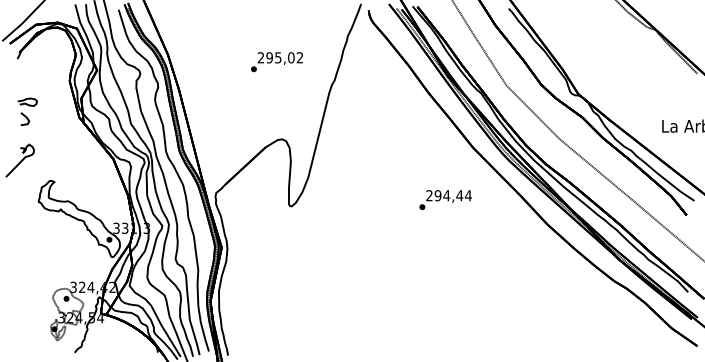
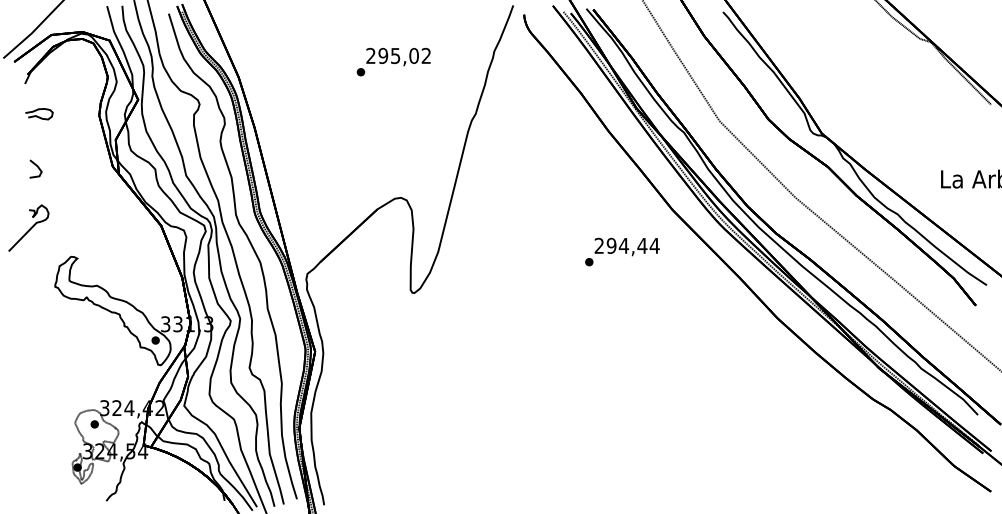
text: (276, 61) -> (393, 61), moved
curve: (27, 103) -> (39, 116), moved
text: (445, 199) -> (622, 251), moved

